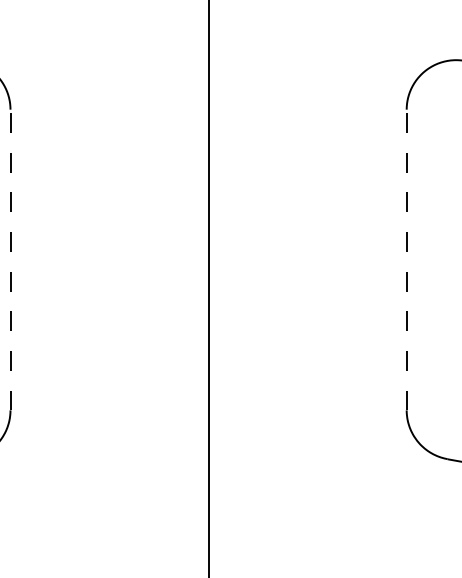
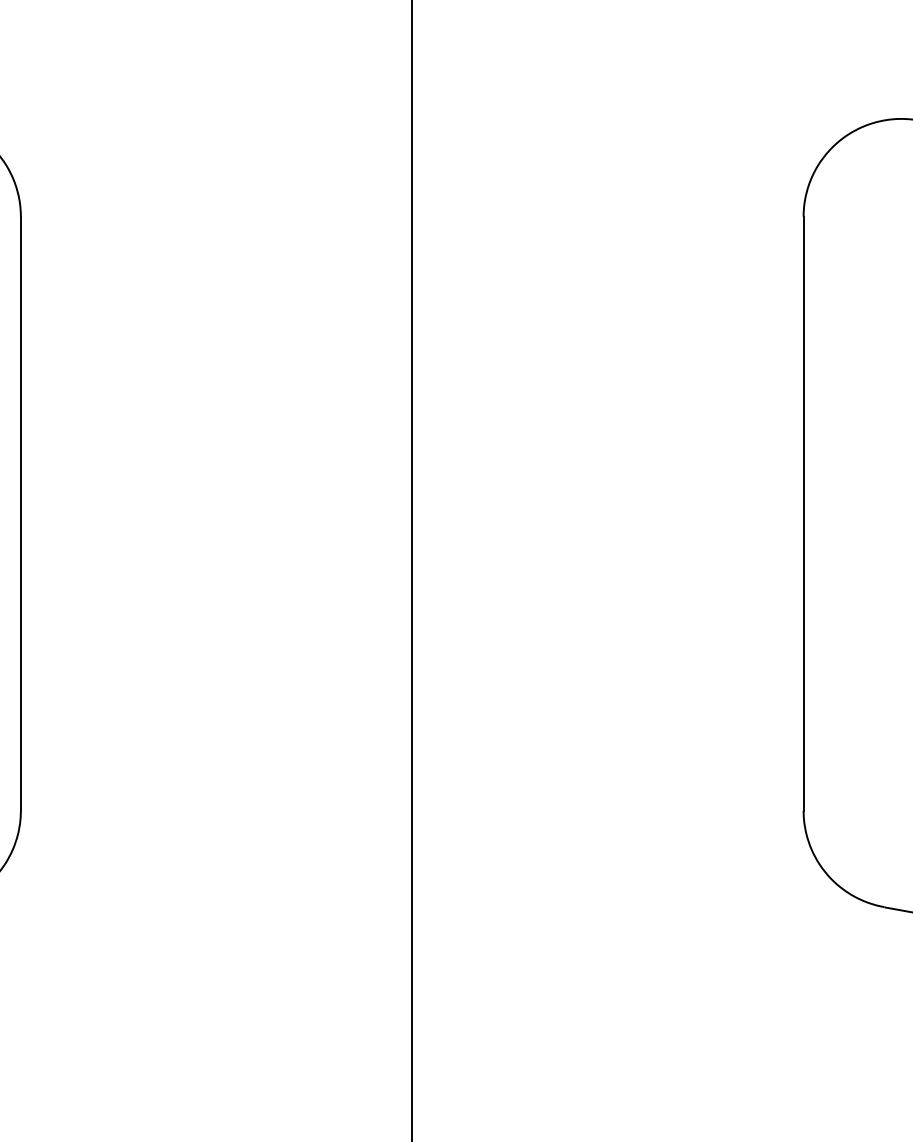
line: (10, 259) -> (20, 512), dashed -> solid
line: (406, 259) -> (803, 512), dashed -> solid

